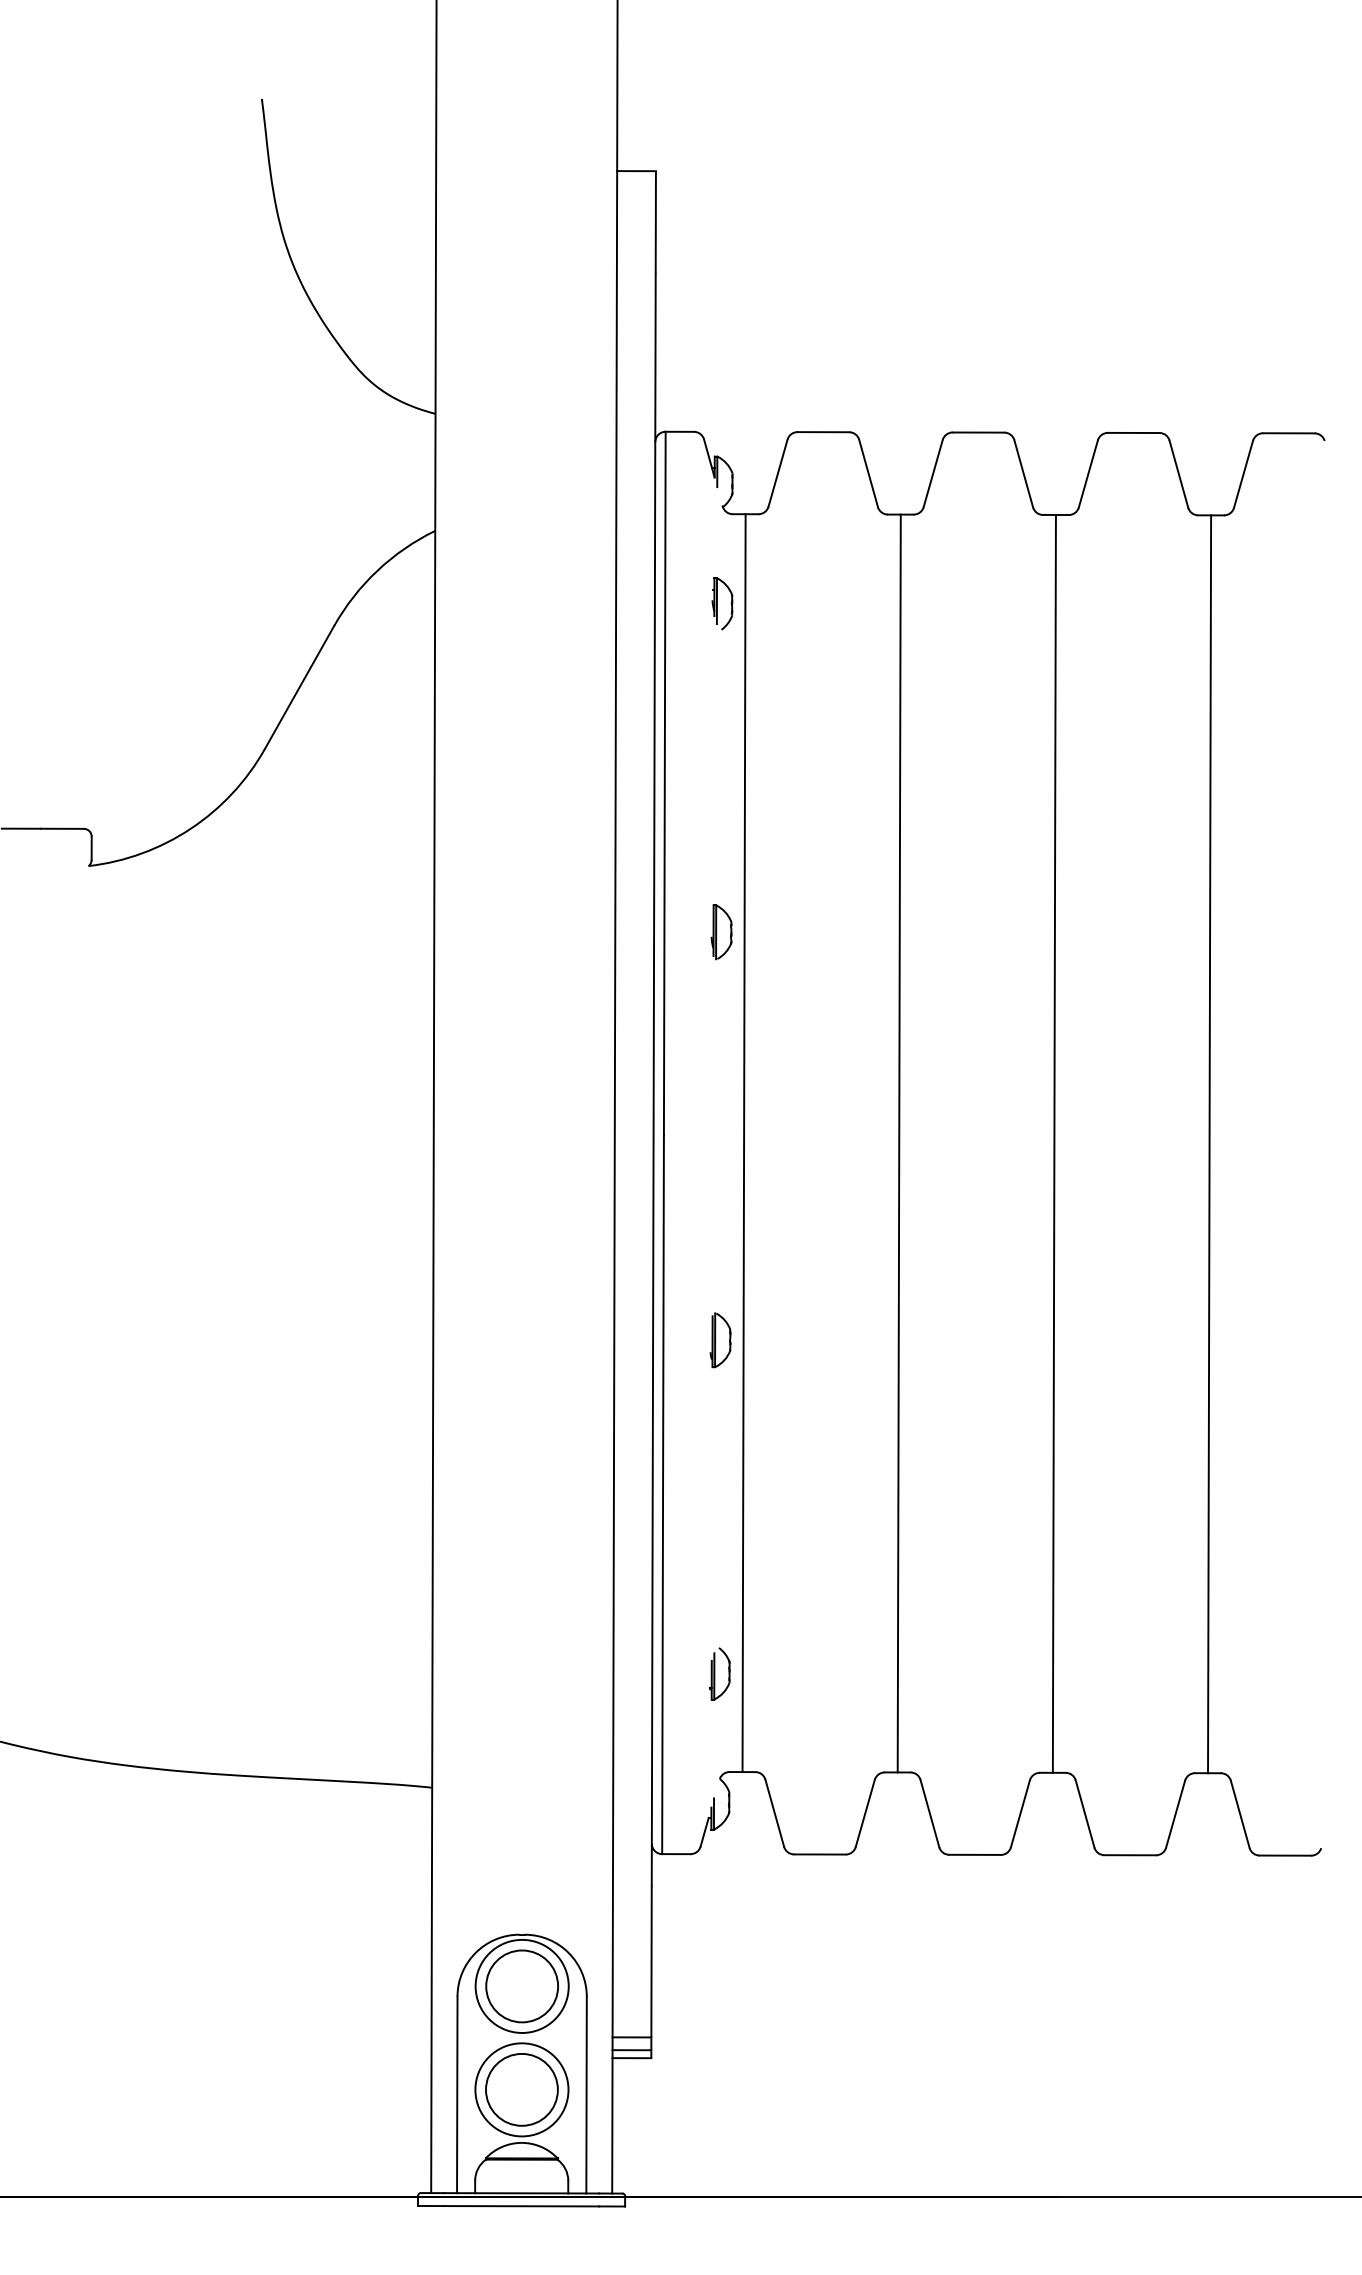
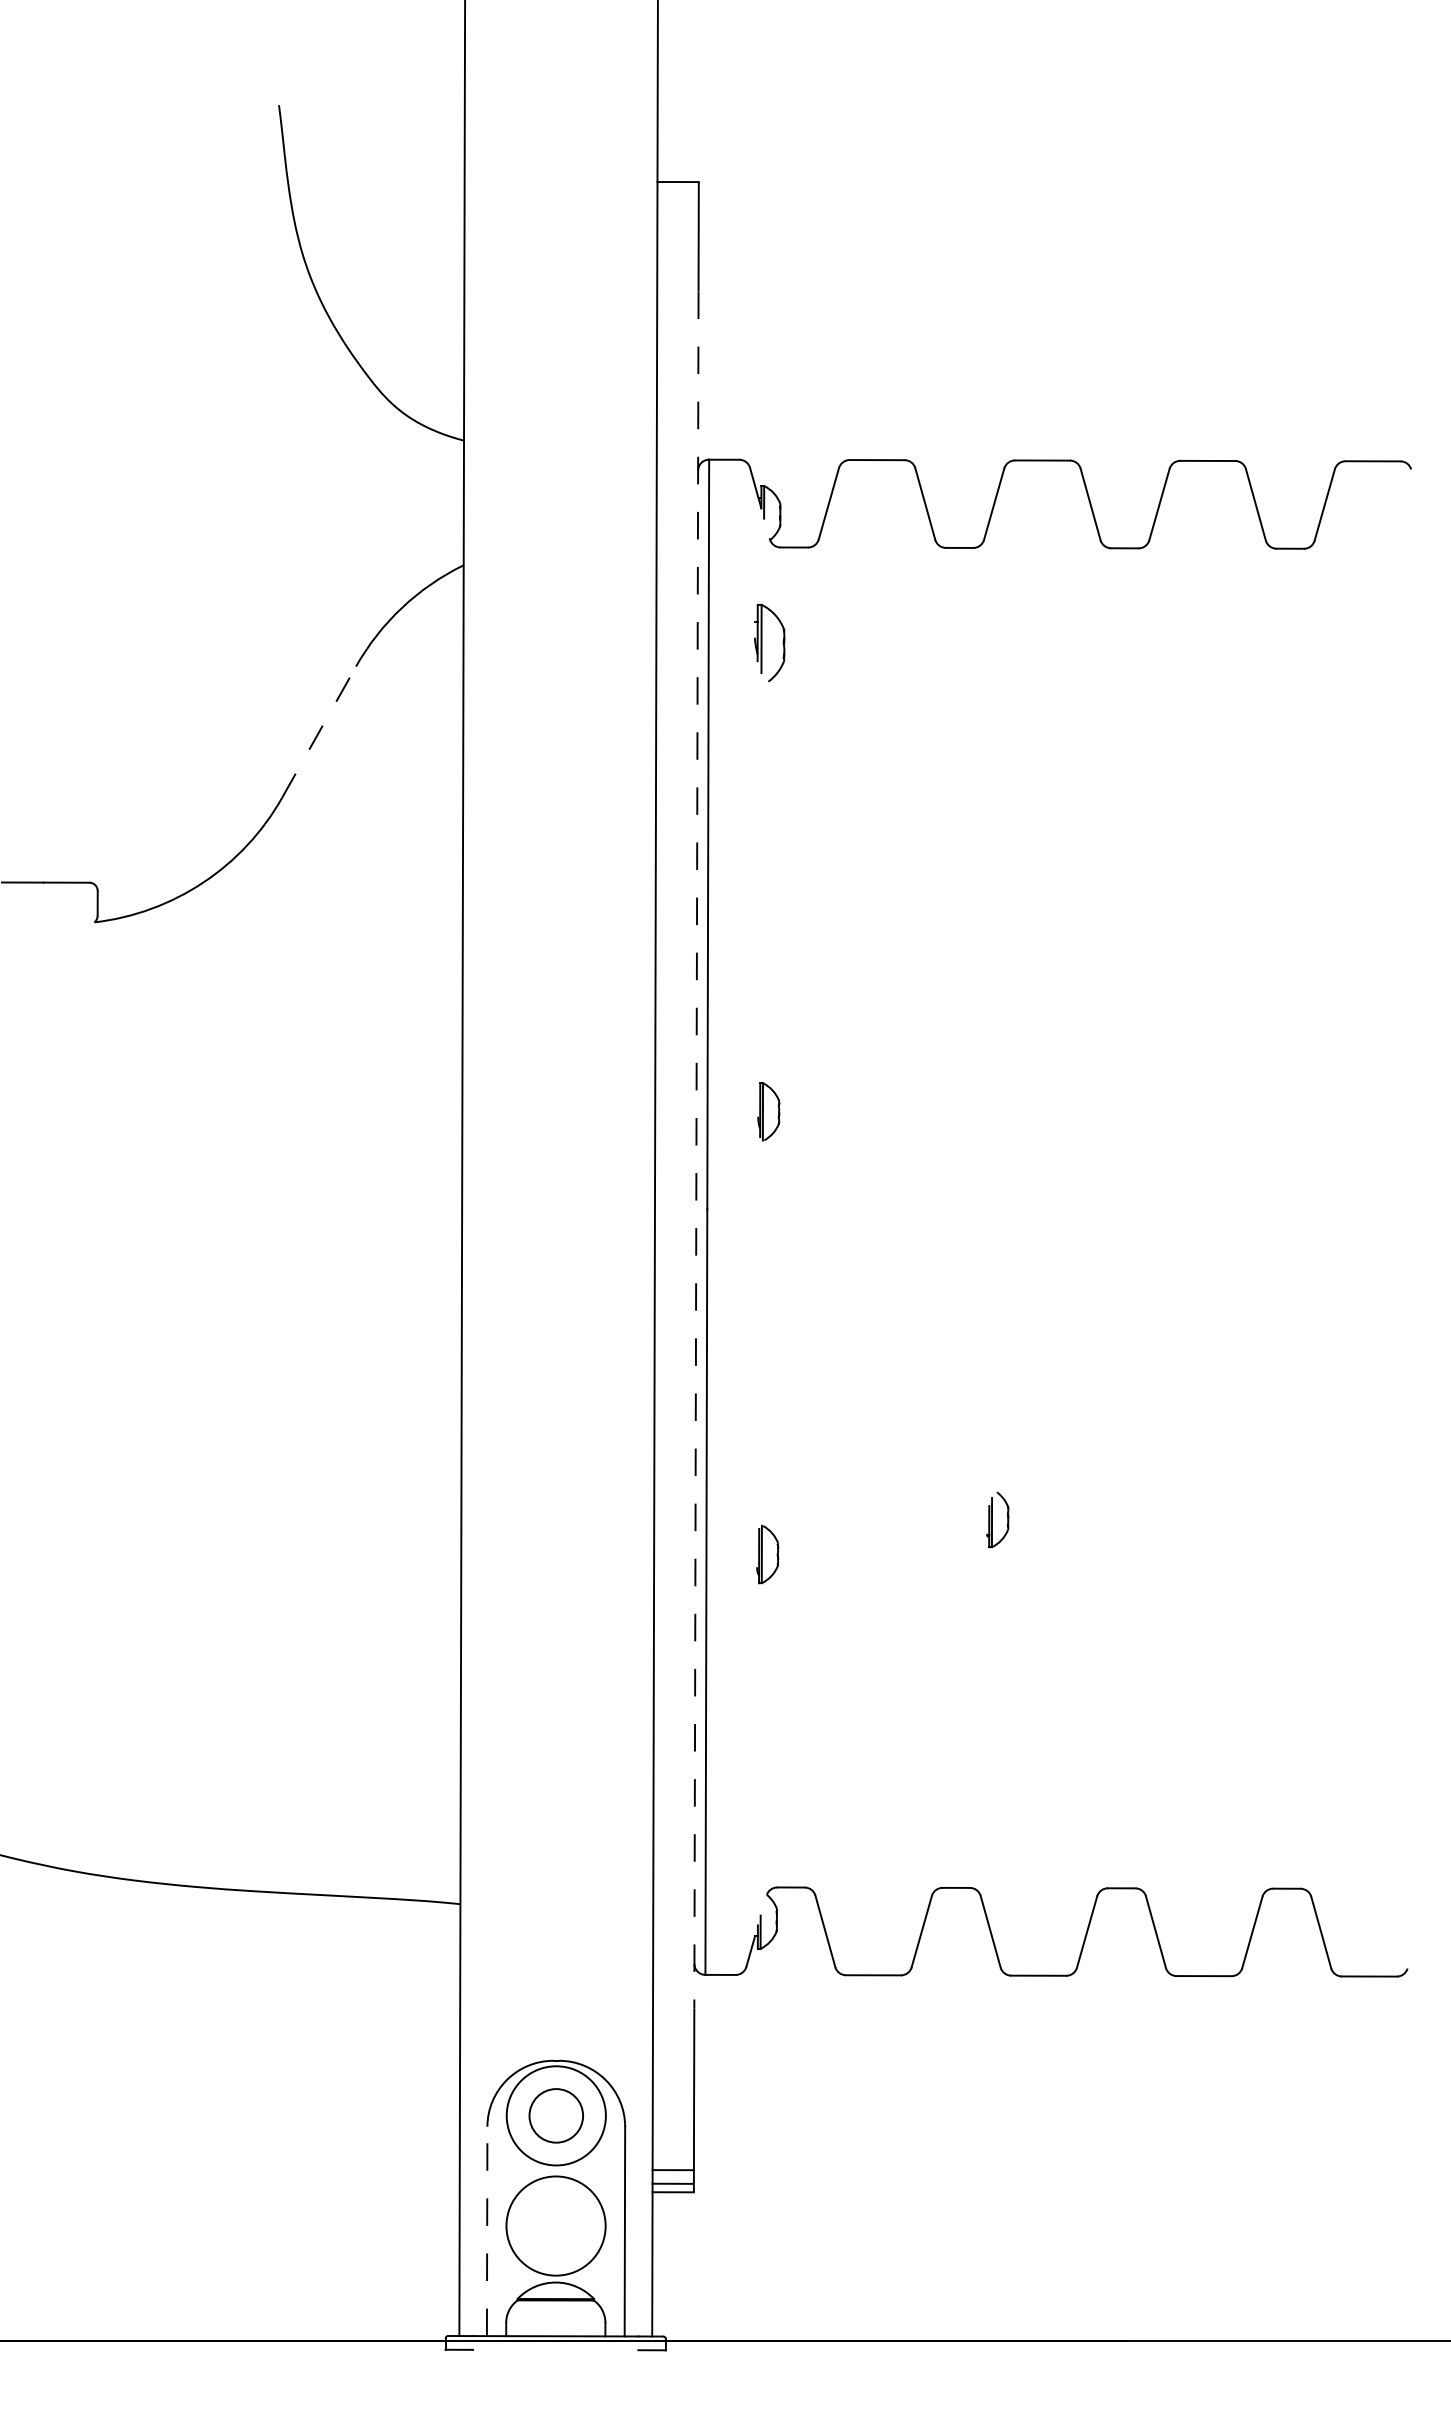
part: (722, 603) -> (769, 642), size x1.4
line: (299, 686) -> (319, 731), solid -> dashed
part: (721, 931) -> (768, 1111), moved
line: (653, 1080) -> (696, 1150), solid -> dashed
line: (743, 1143) -> (792, 1217), removed
line: (898, 1143) -> (957, 1217), removed
line: (1053, 1144) -> (1122, 1218), removed
line: (1209, 1144) -> (1288, 1218), removed
part: (720, 1340) -> (767, 1554), moved
part: (719, 1673) -> (997, 1519), moved
circle: (522, 1986) -> (556, 2115), size x0.7
circle: (521, 2089) -> (555, 2225), removed
line: (457, 2094) -> (487, 2231), solid -> dashed
line: (521, 2205) -> (555, 2349), removed

